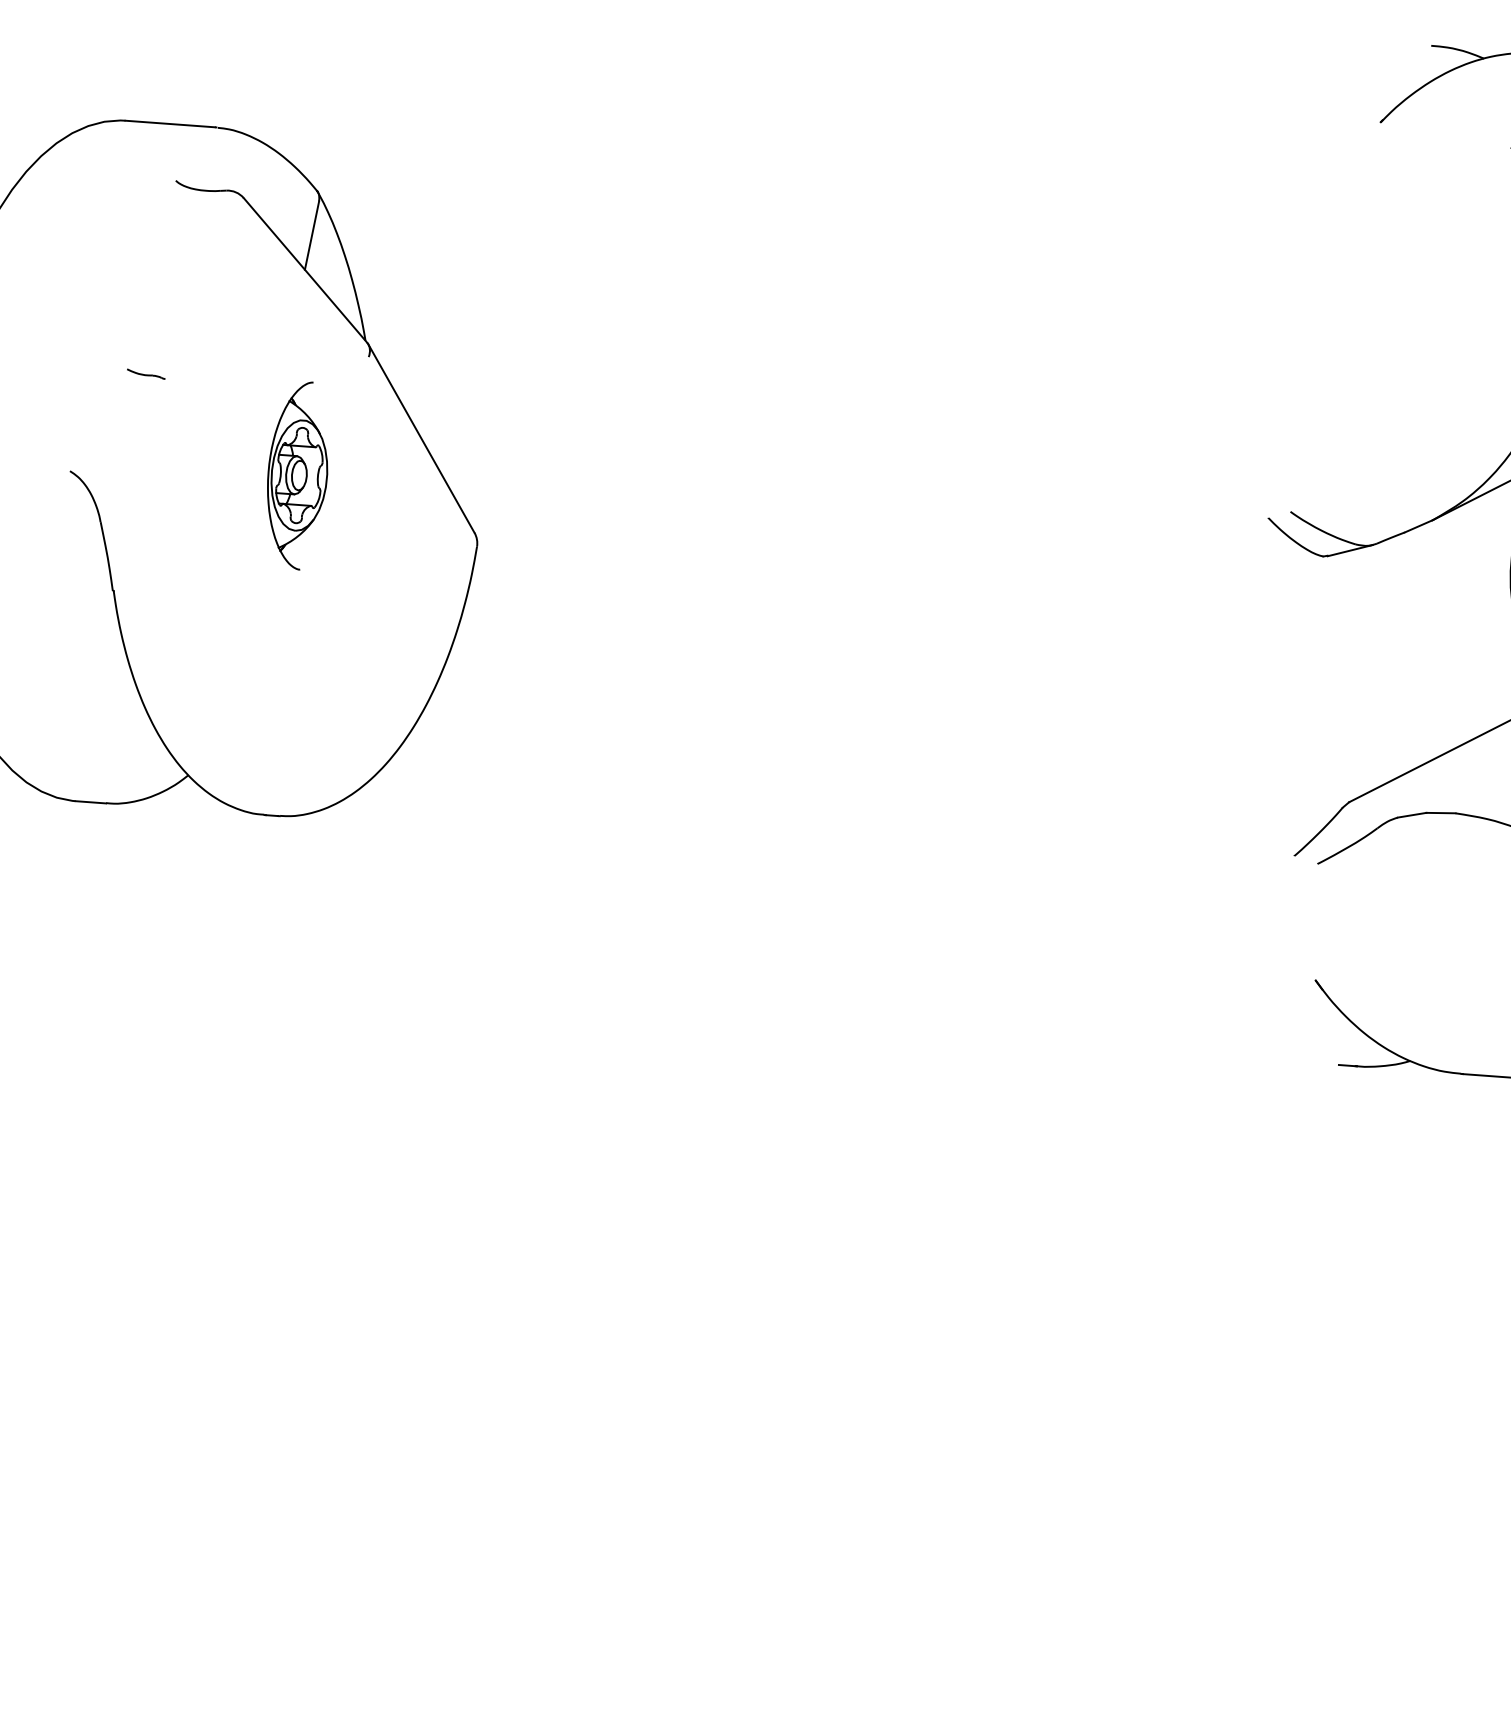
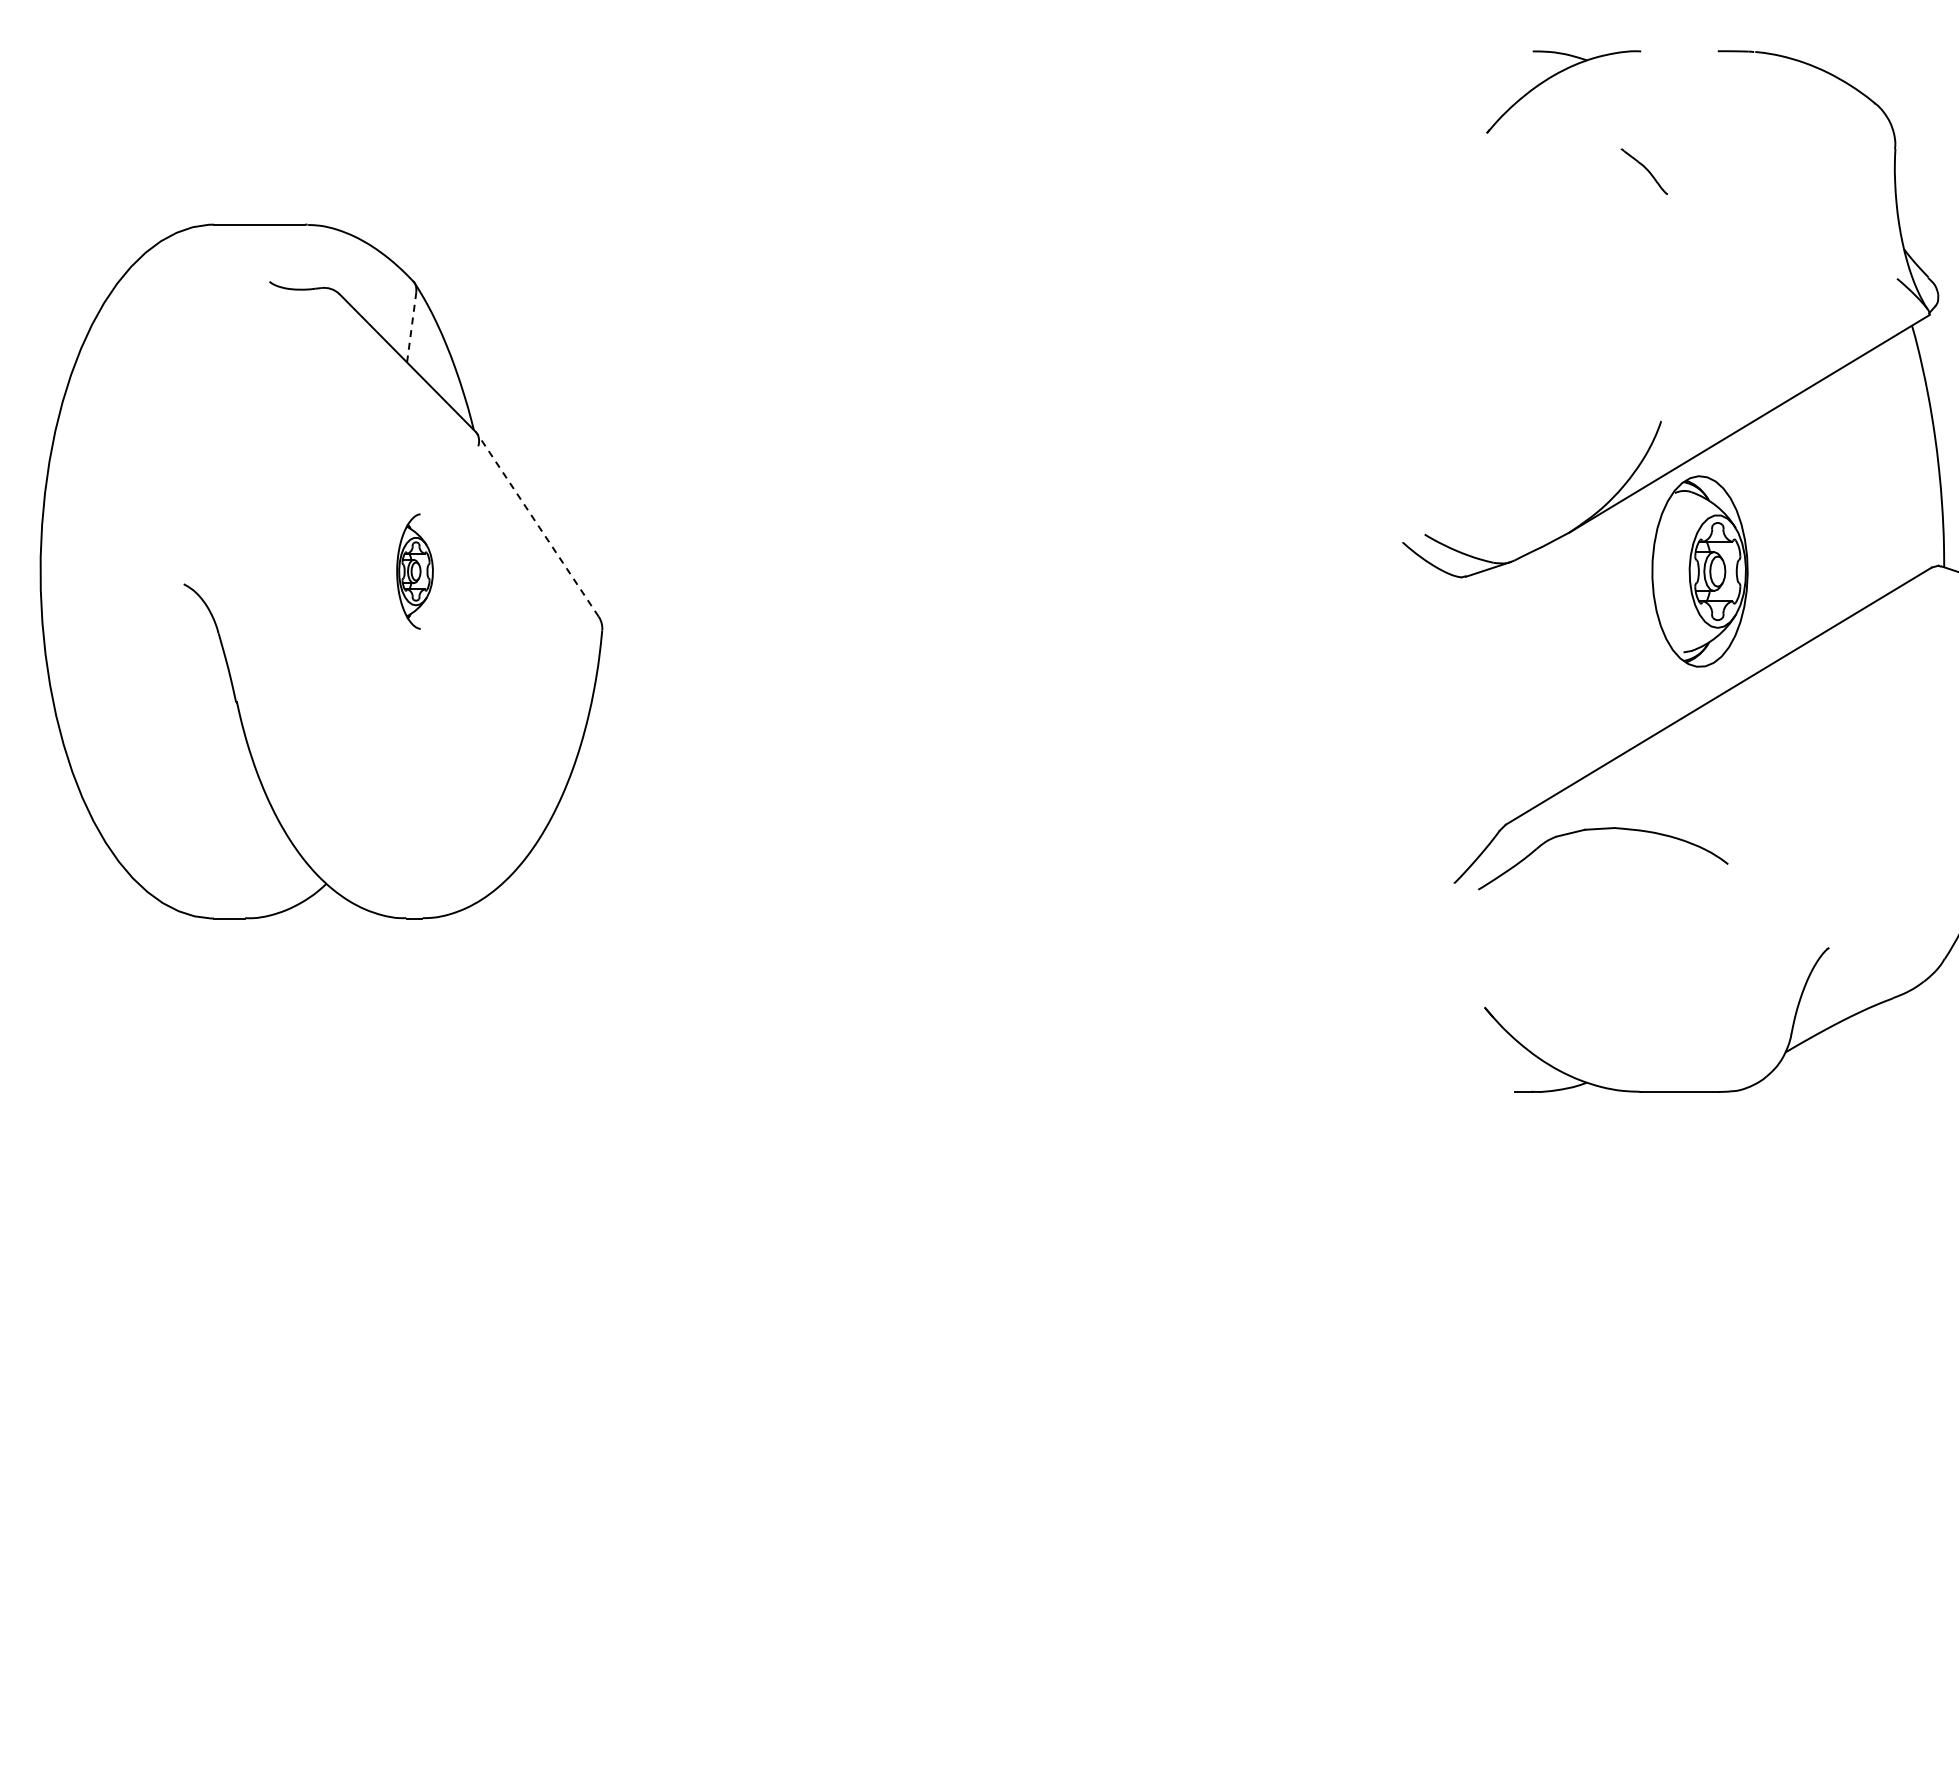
line: (311, 234) -> (411, 326), solid -> dashed
part: (145, 373) -> (253, 479), removed
line: (421, 439) -> (537, 525), solid -> dashed
part: (297, 475) -> (414, 571), size x0.6

